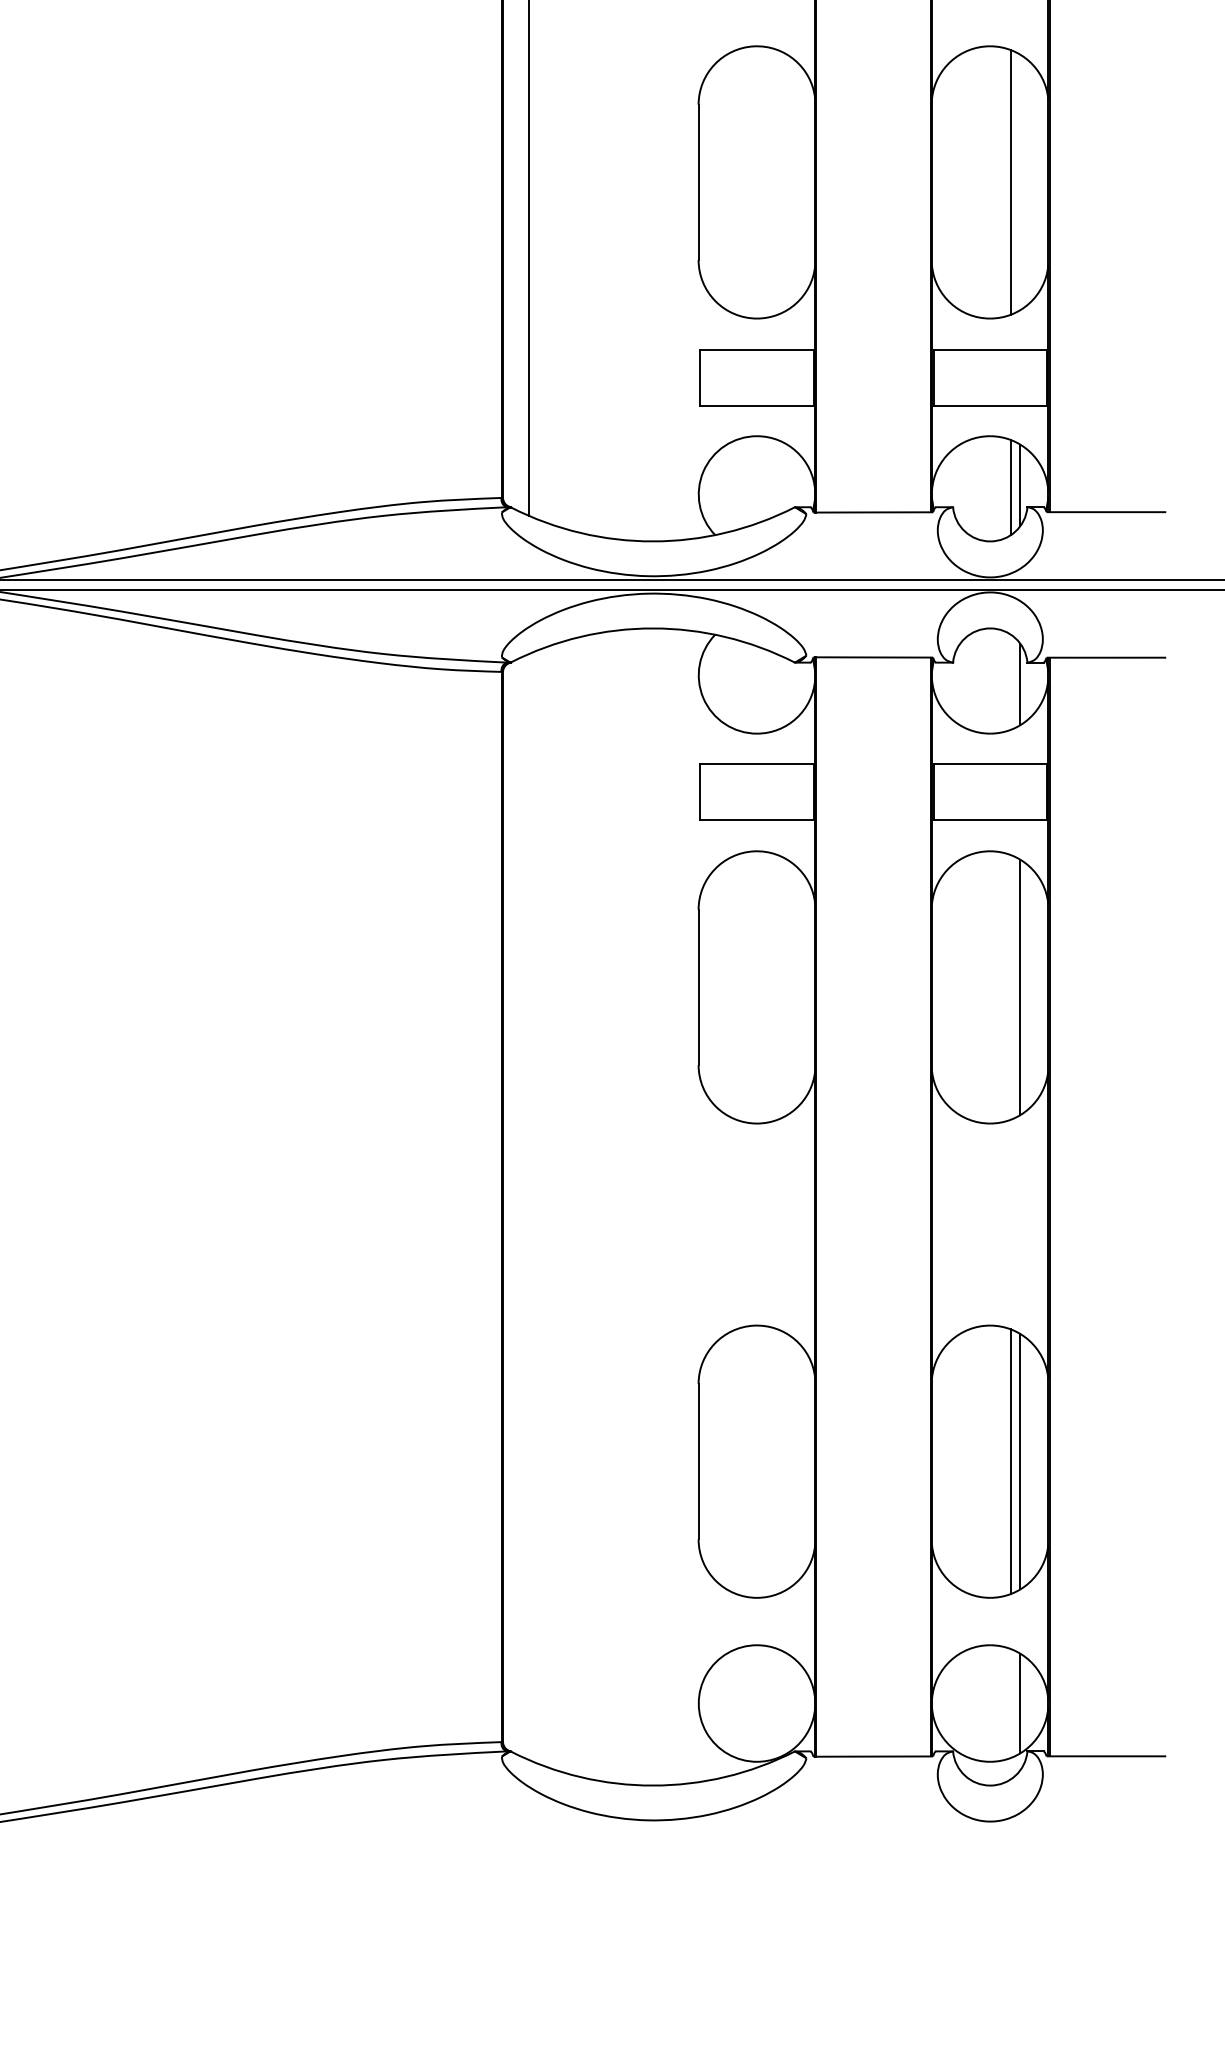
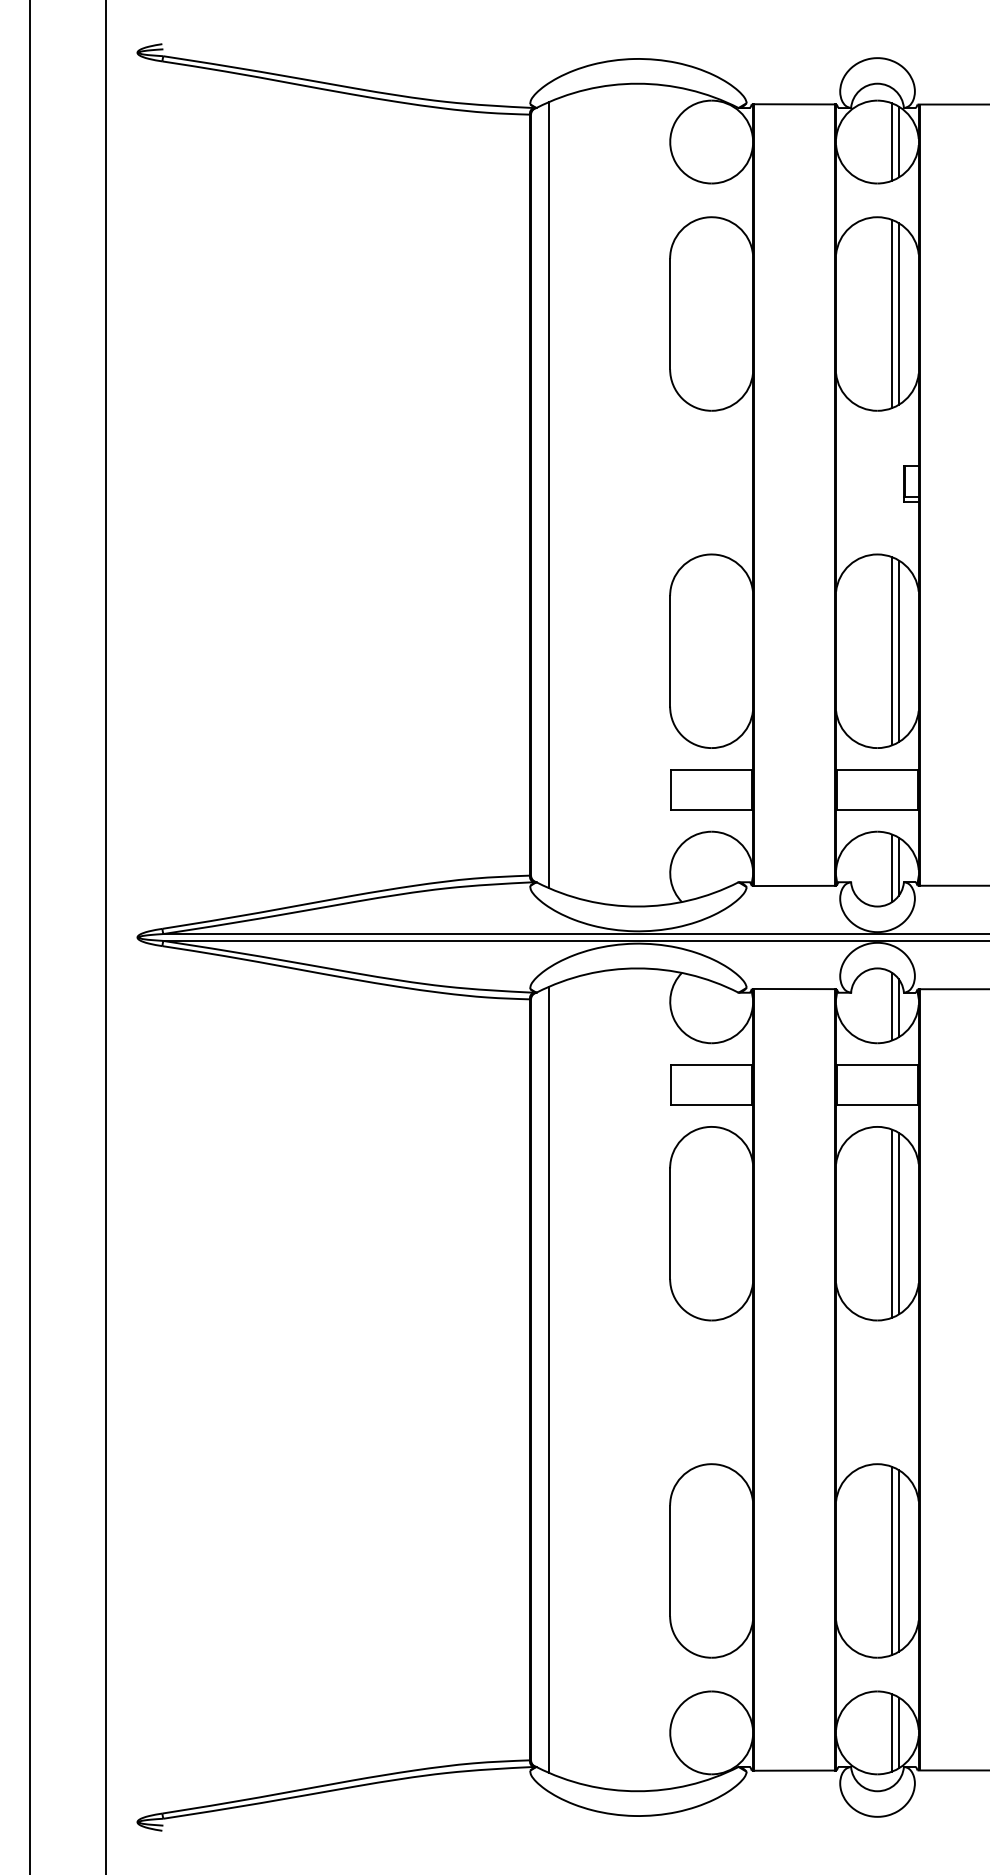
line: (1019, 182) -> (898, 651), added
line: (1011, 681) -> (892, 1006), added
line: (1011, 987) -> (892, 1223), added
line: (528, 1206) -> (549, 1379), added
line: (1011, 1702) -> (892, 1732), added

